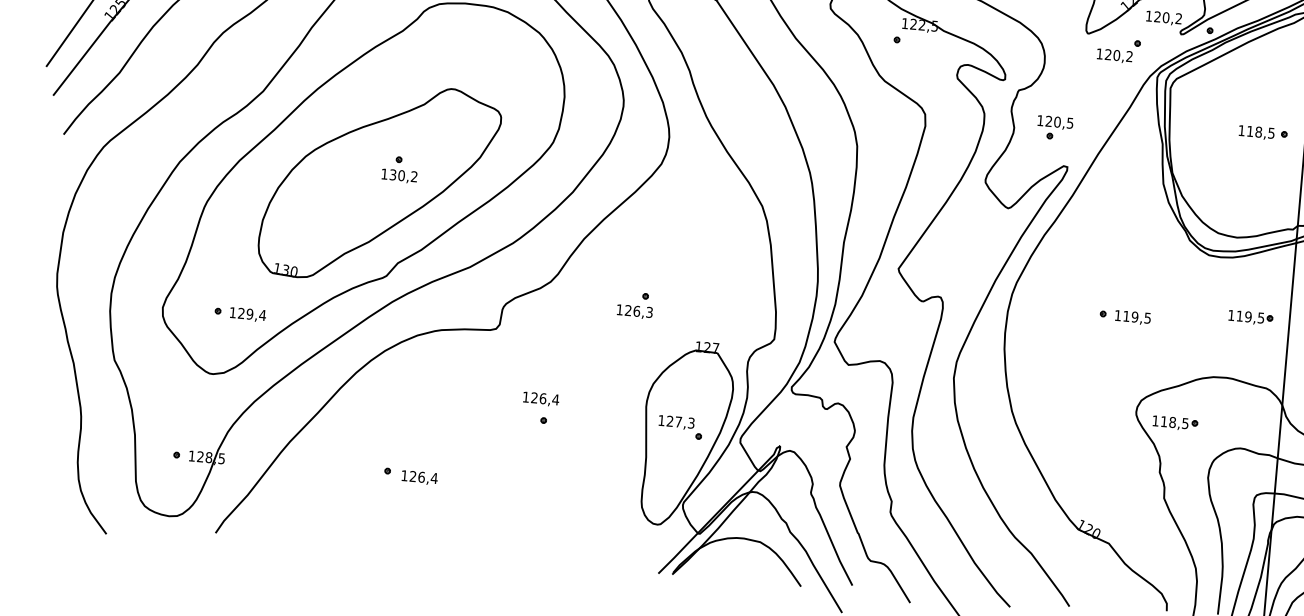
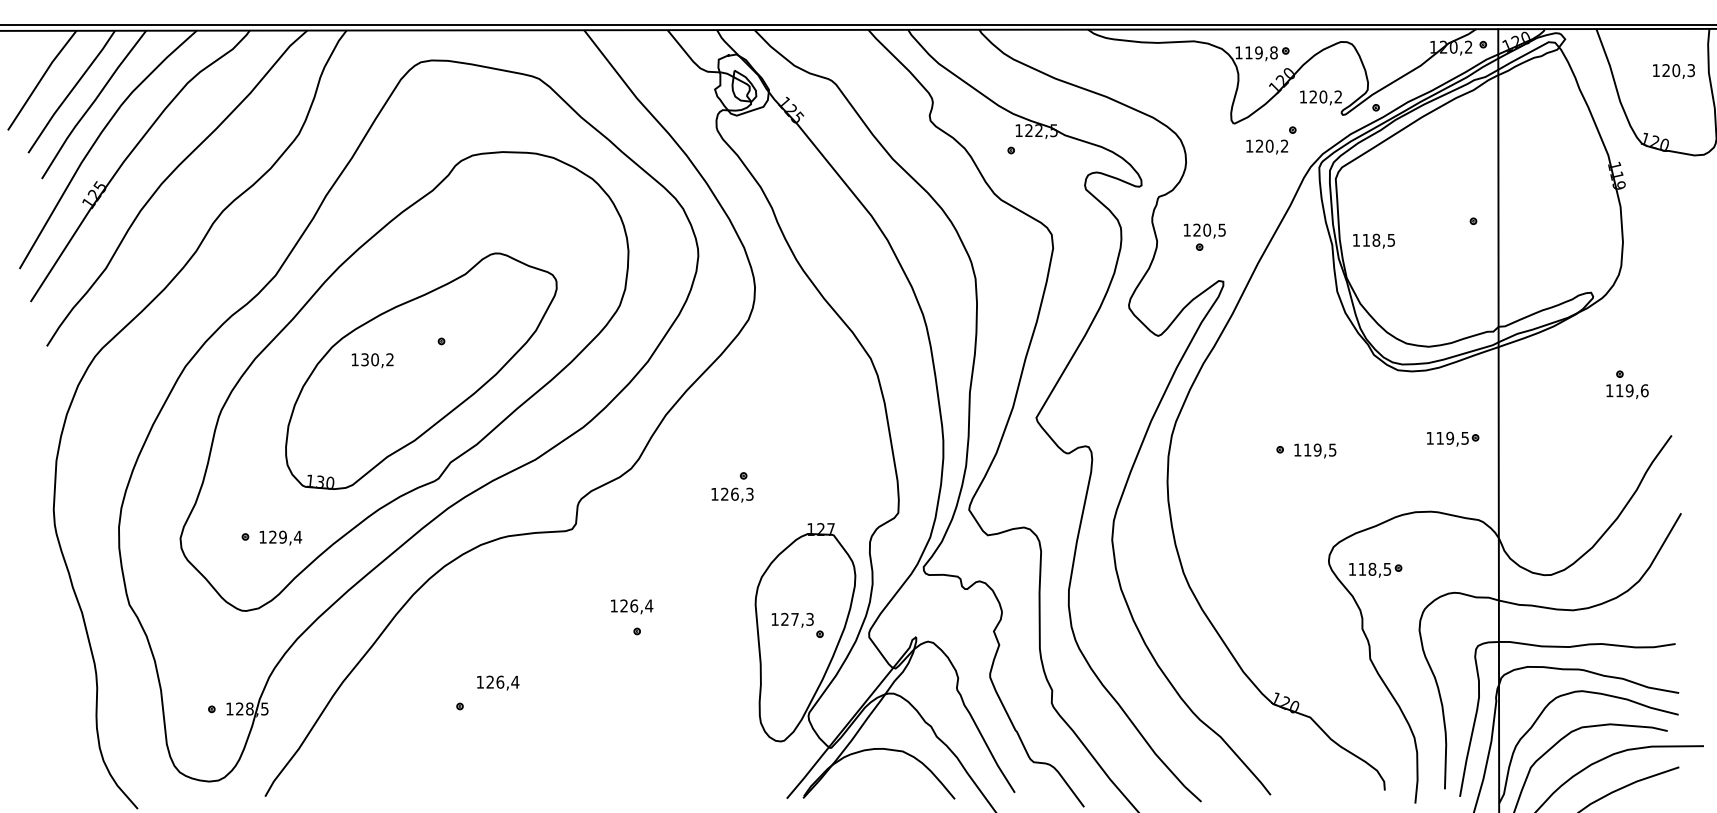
text: (1256, 132) -> (1373, 240), moved
text: (399, 176) -> (372, 360), moved
text: (420, 477) -> (498, 682), moved

